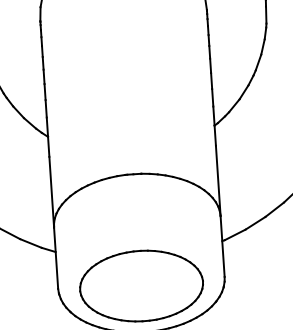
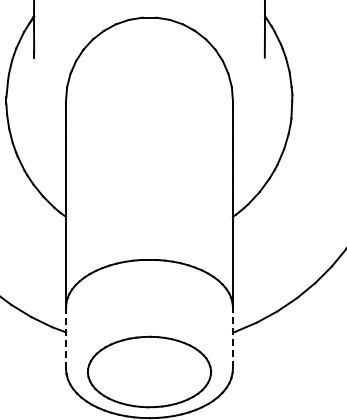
line: (222, 246) -> (232, 337), solid -> dashed
line: (56, 258) -> (66, 338), solid -> dashed

